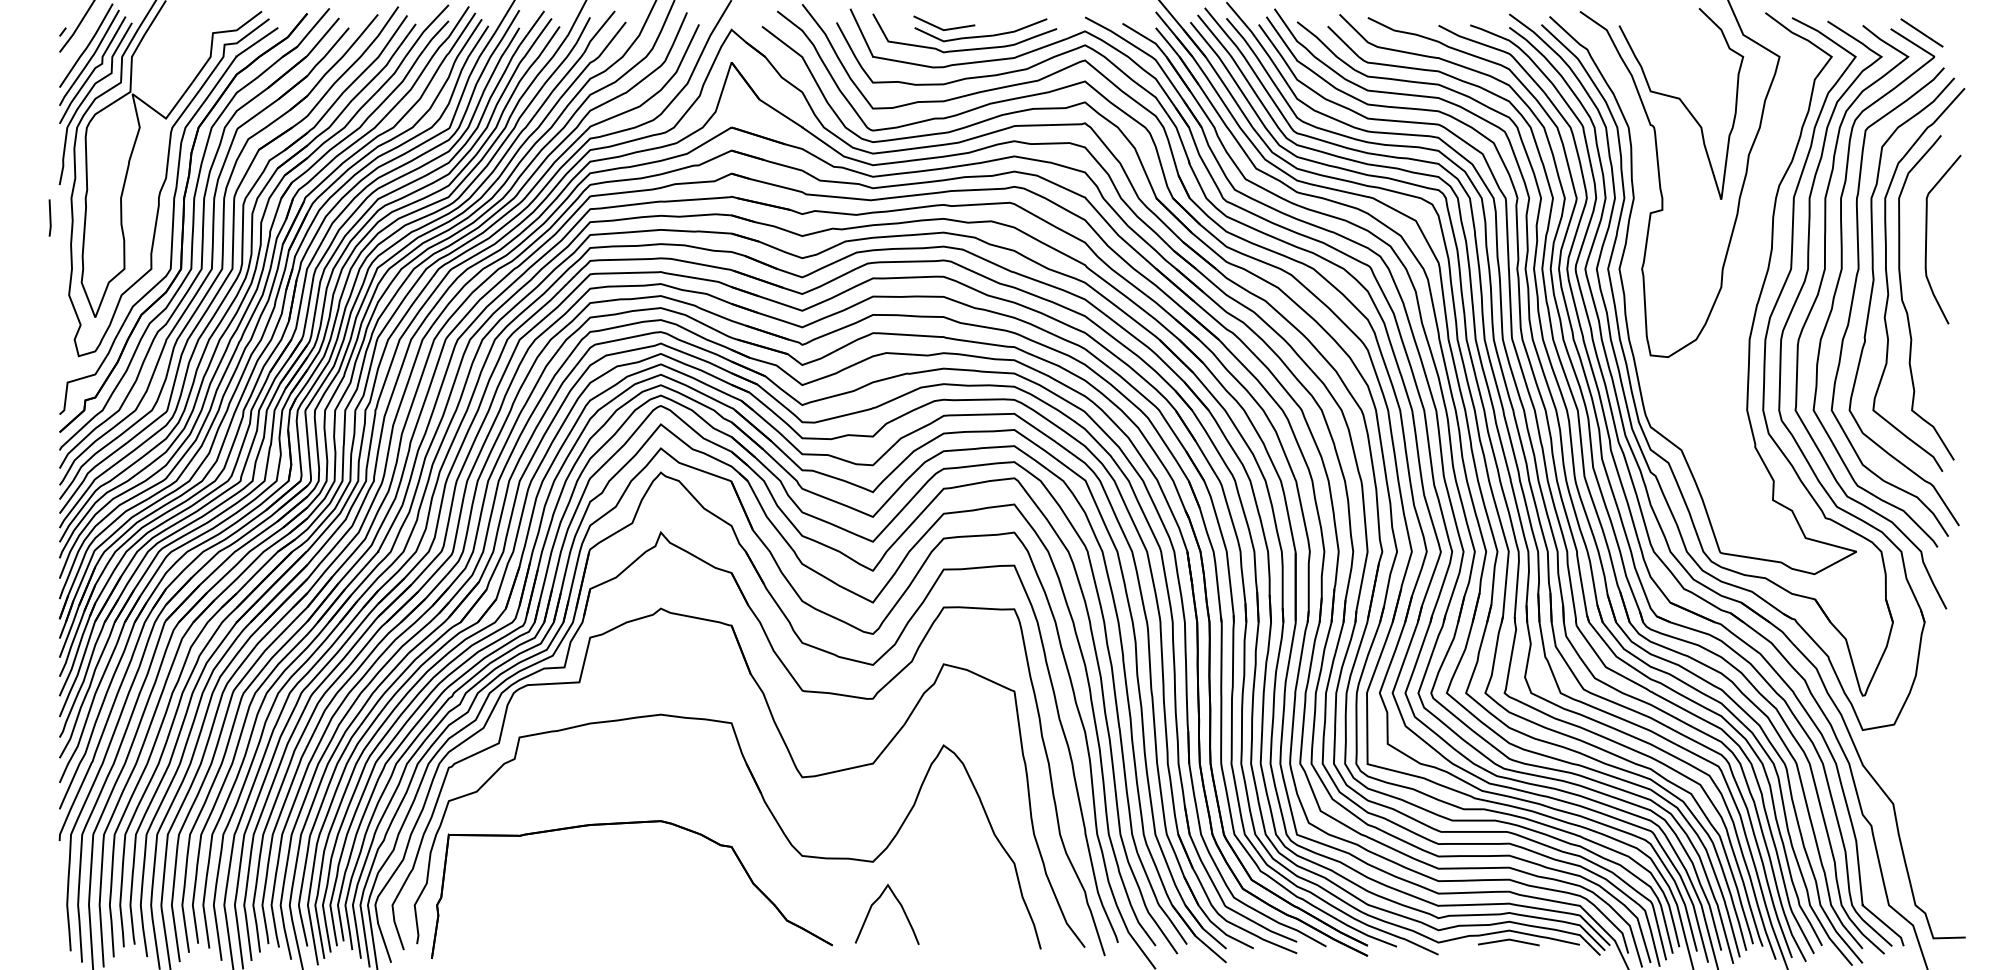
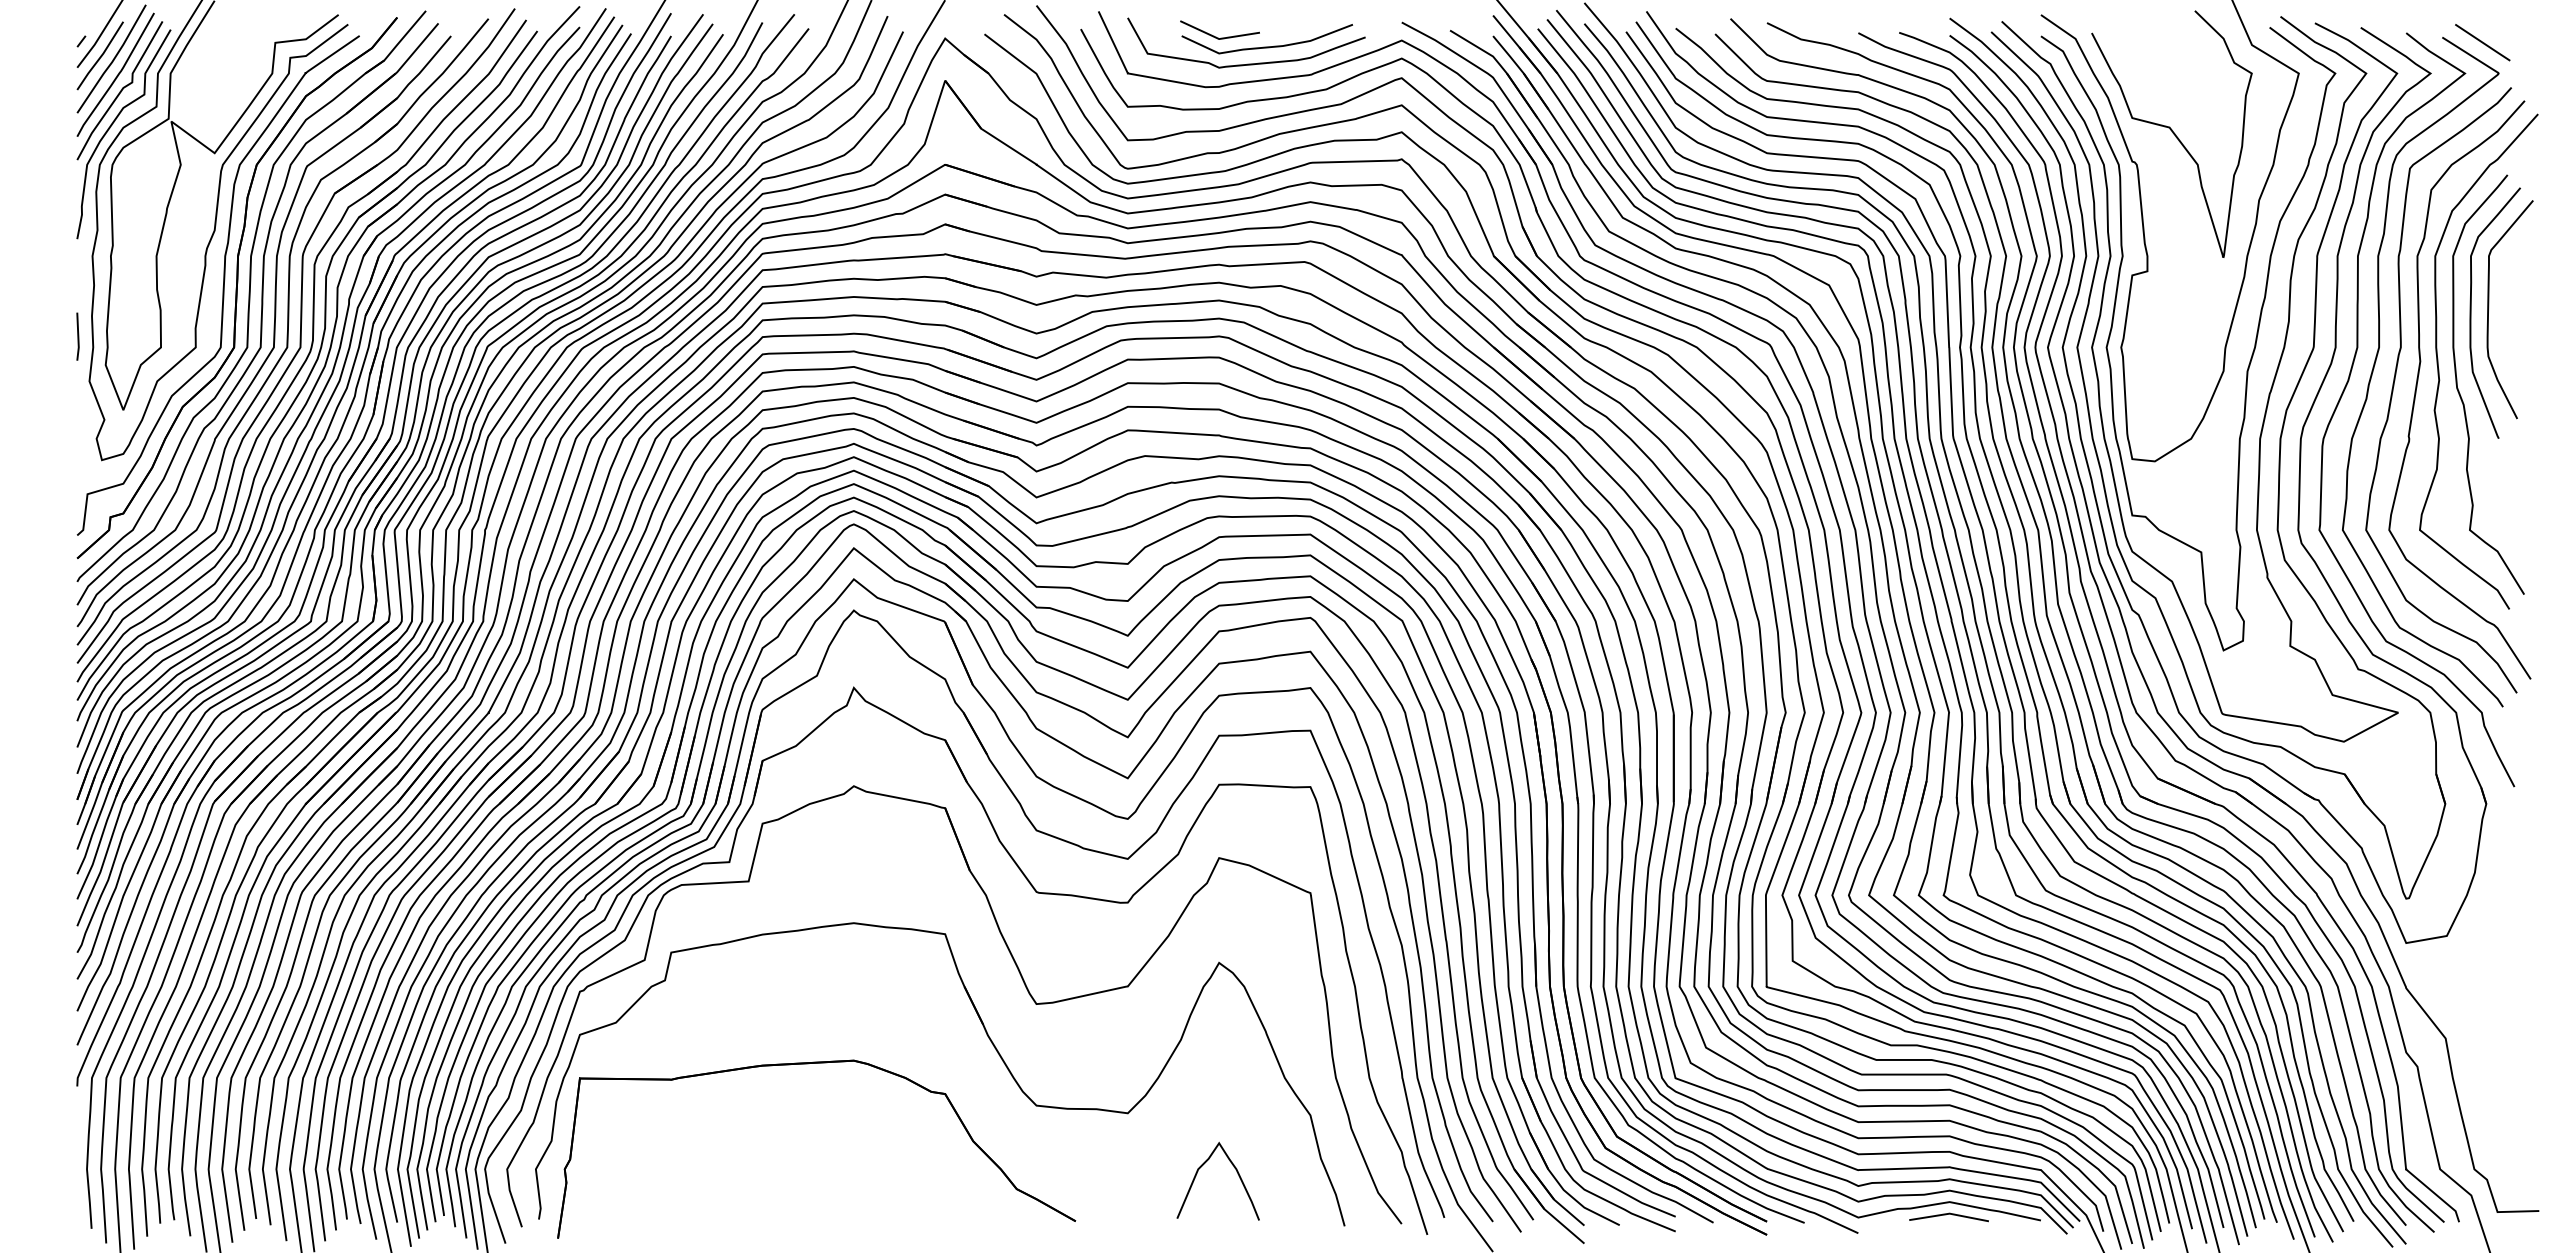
line: (77, 42) -> (100, 55), added
line: (49, 217) -> (77, 336), moved
curve: (1913, 241) -> (2471, 312), added
curve: (1742, 274) -> (2251, 354), added
curve: (875, 902) -> (1203, 1165), moved

